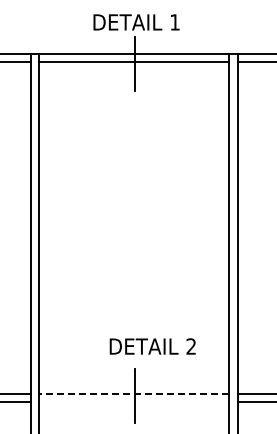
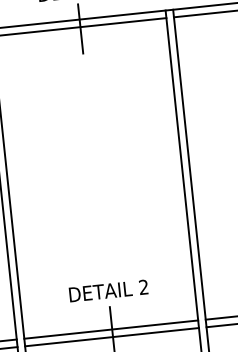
text: (152, 346) -> (108, 290), moved
line: (133, 393) -> (110, 329), dashed -> solid
line: (133, 402) -> (111, 337), added

